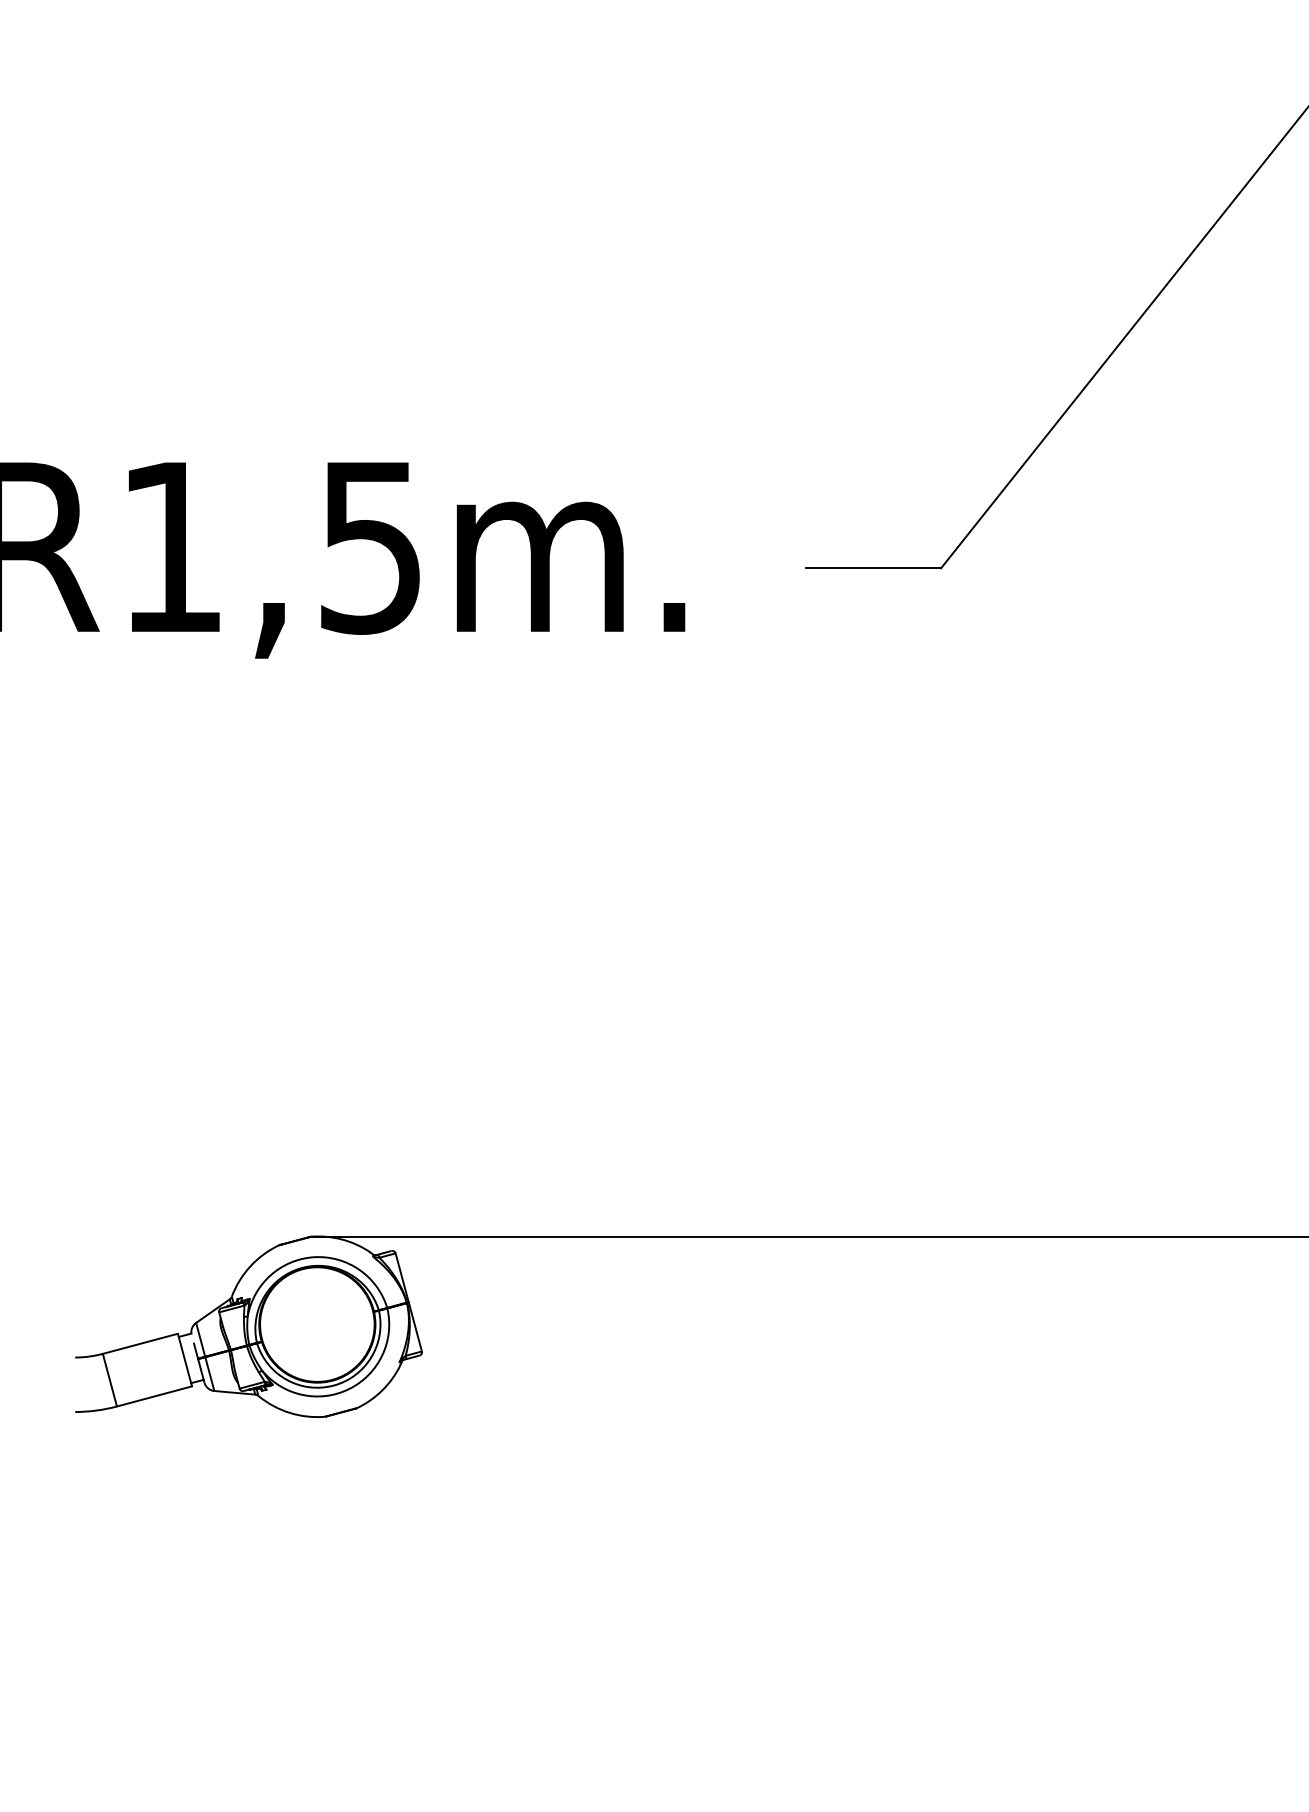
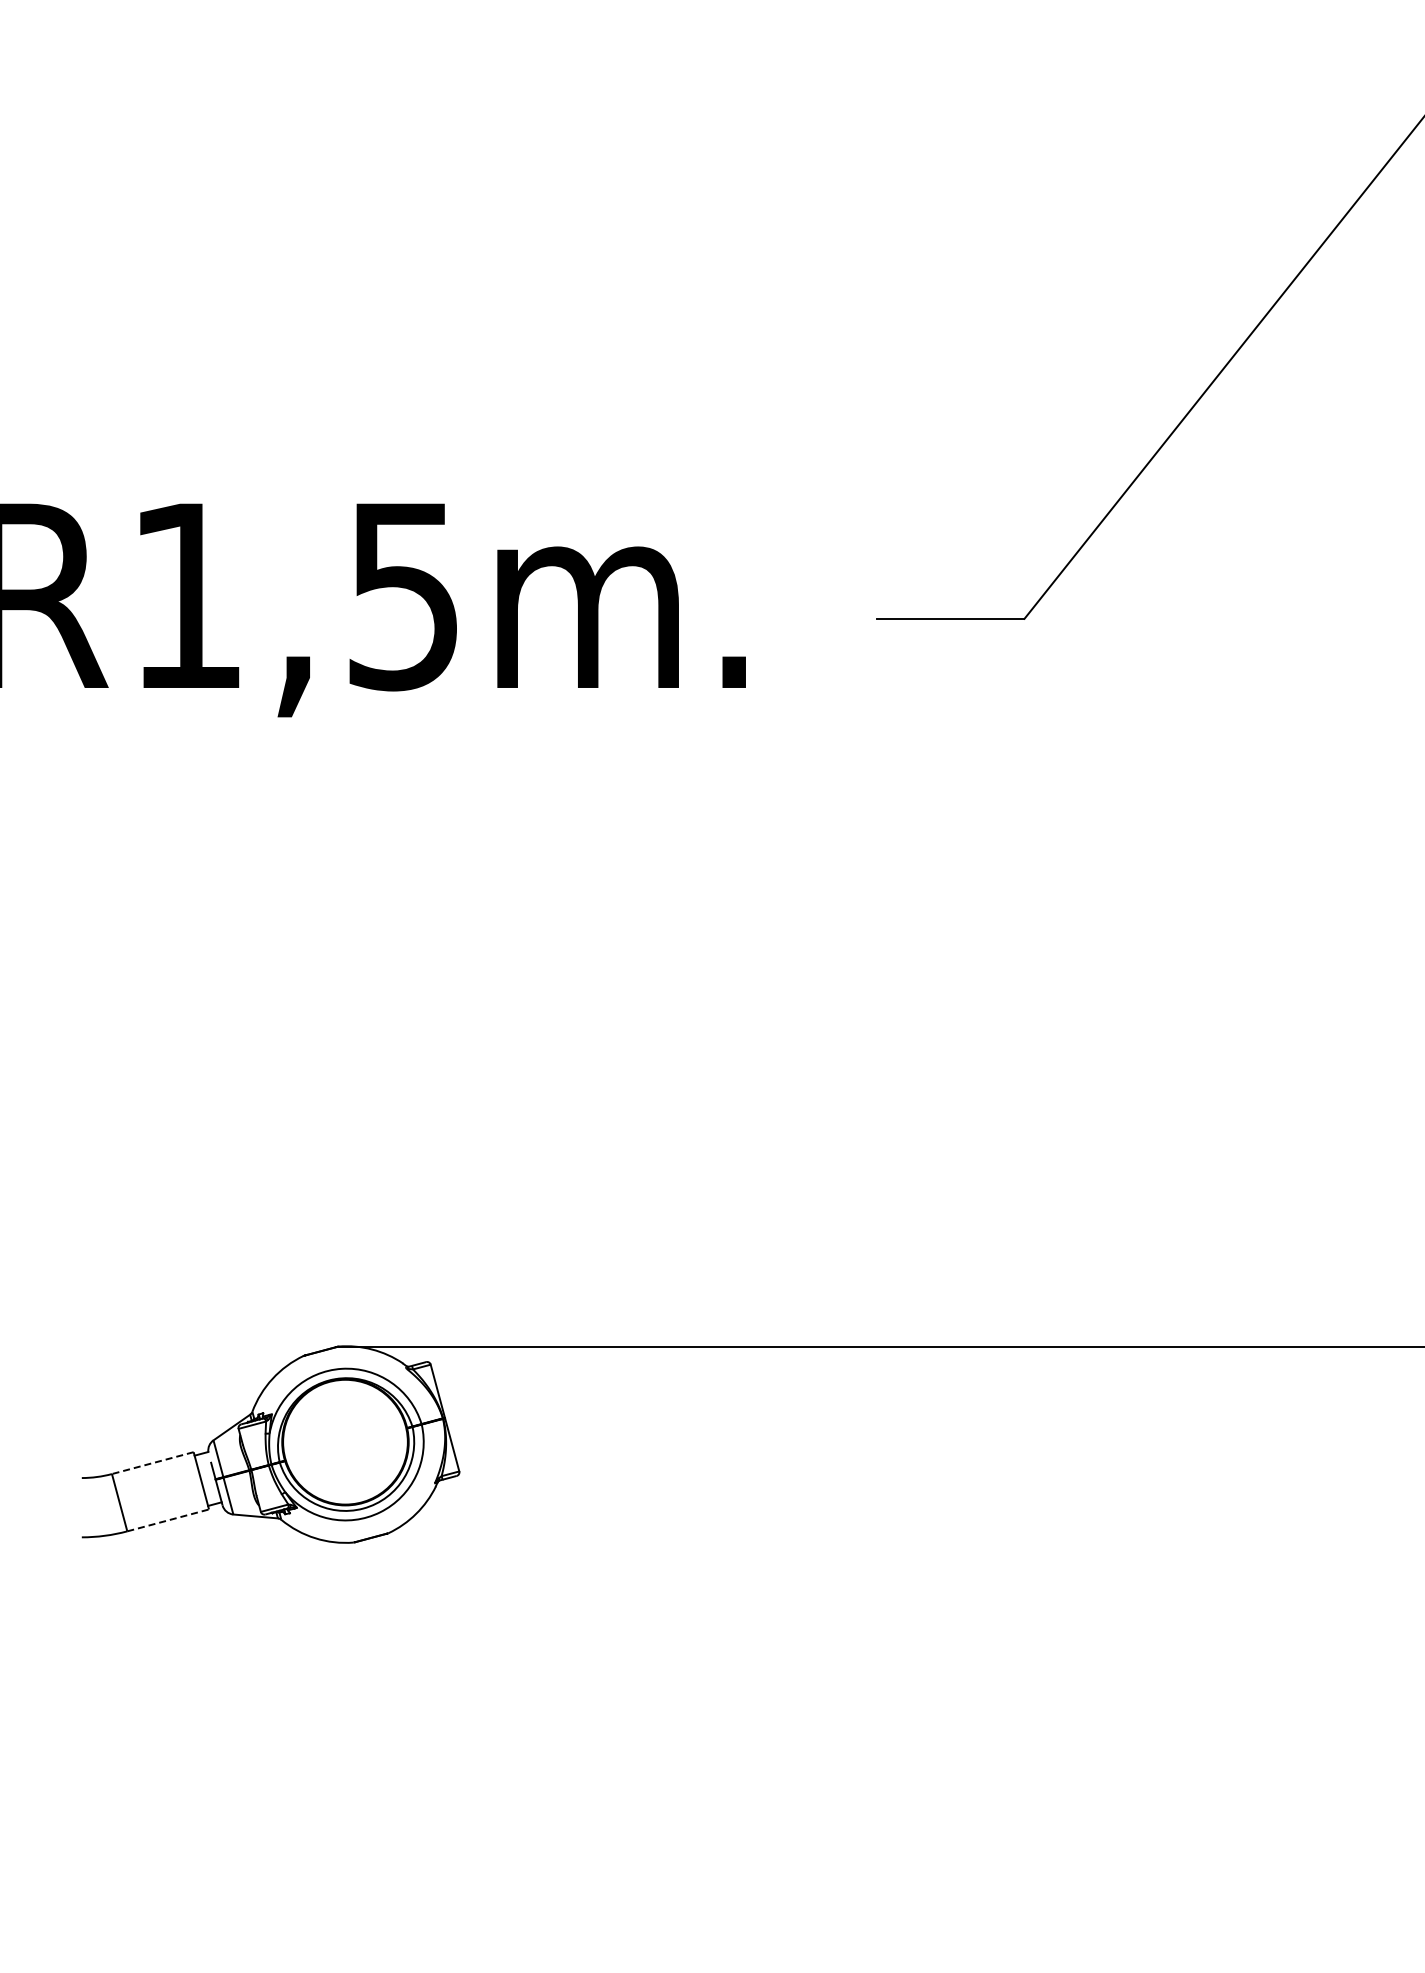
line: (140, 1344) -> (152, 1463), solid -> dashed
line: (154, 1396) -> (168, 1520), solid -> dashed

